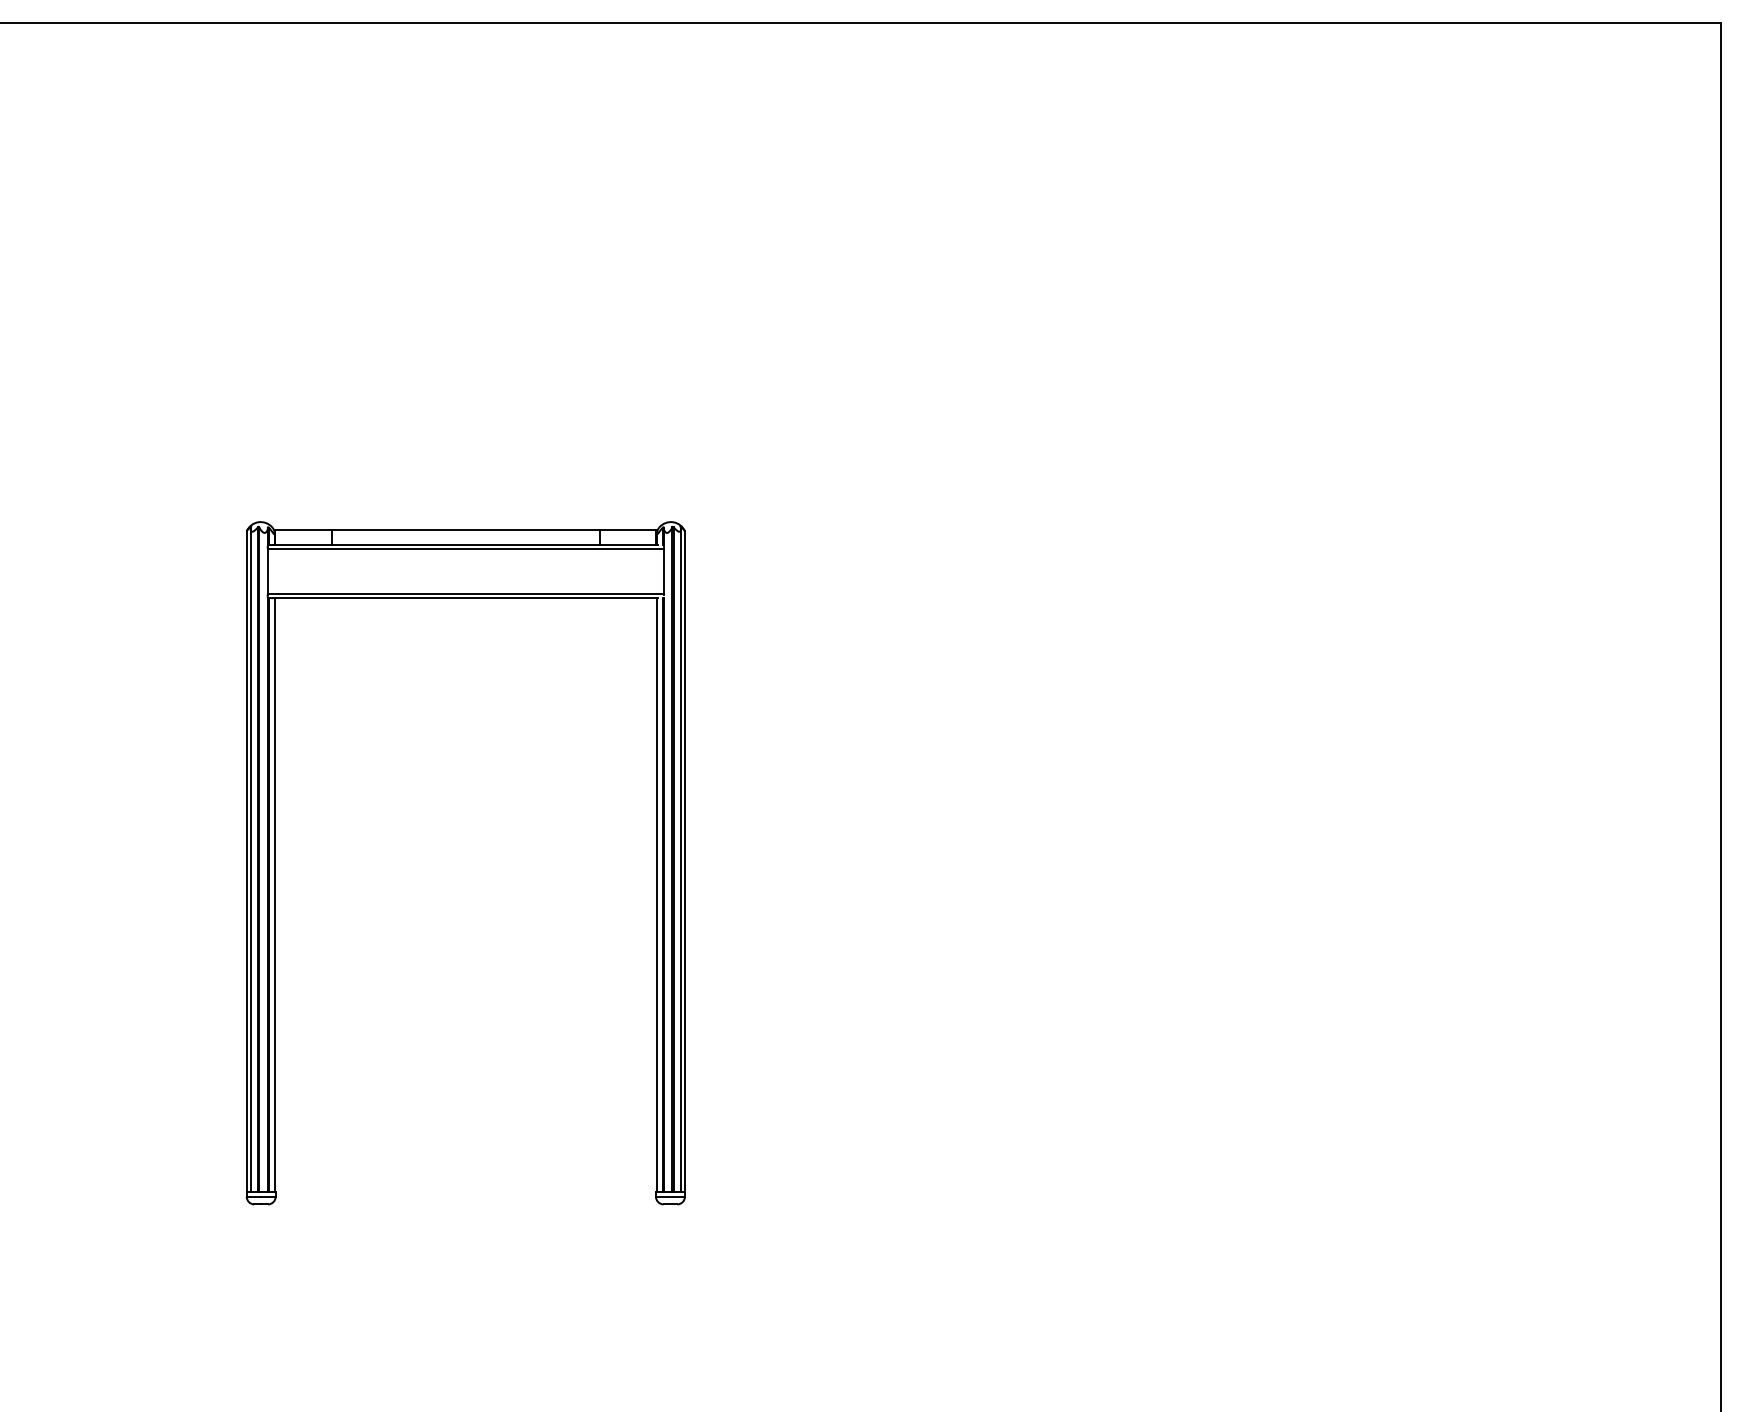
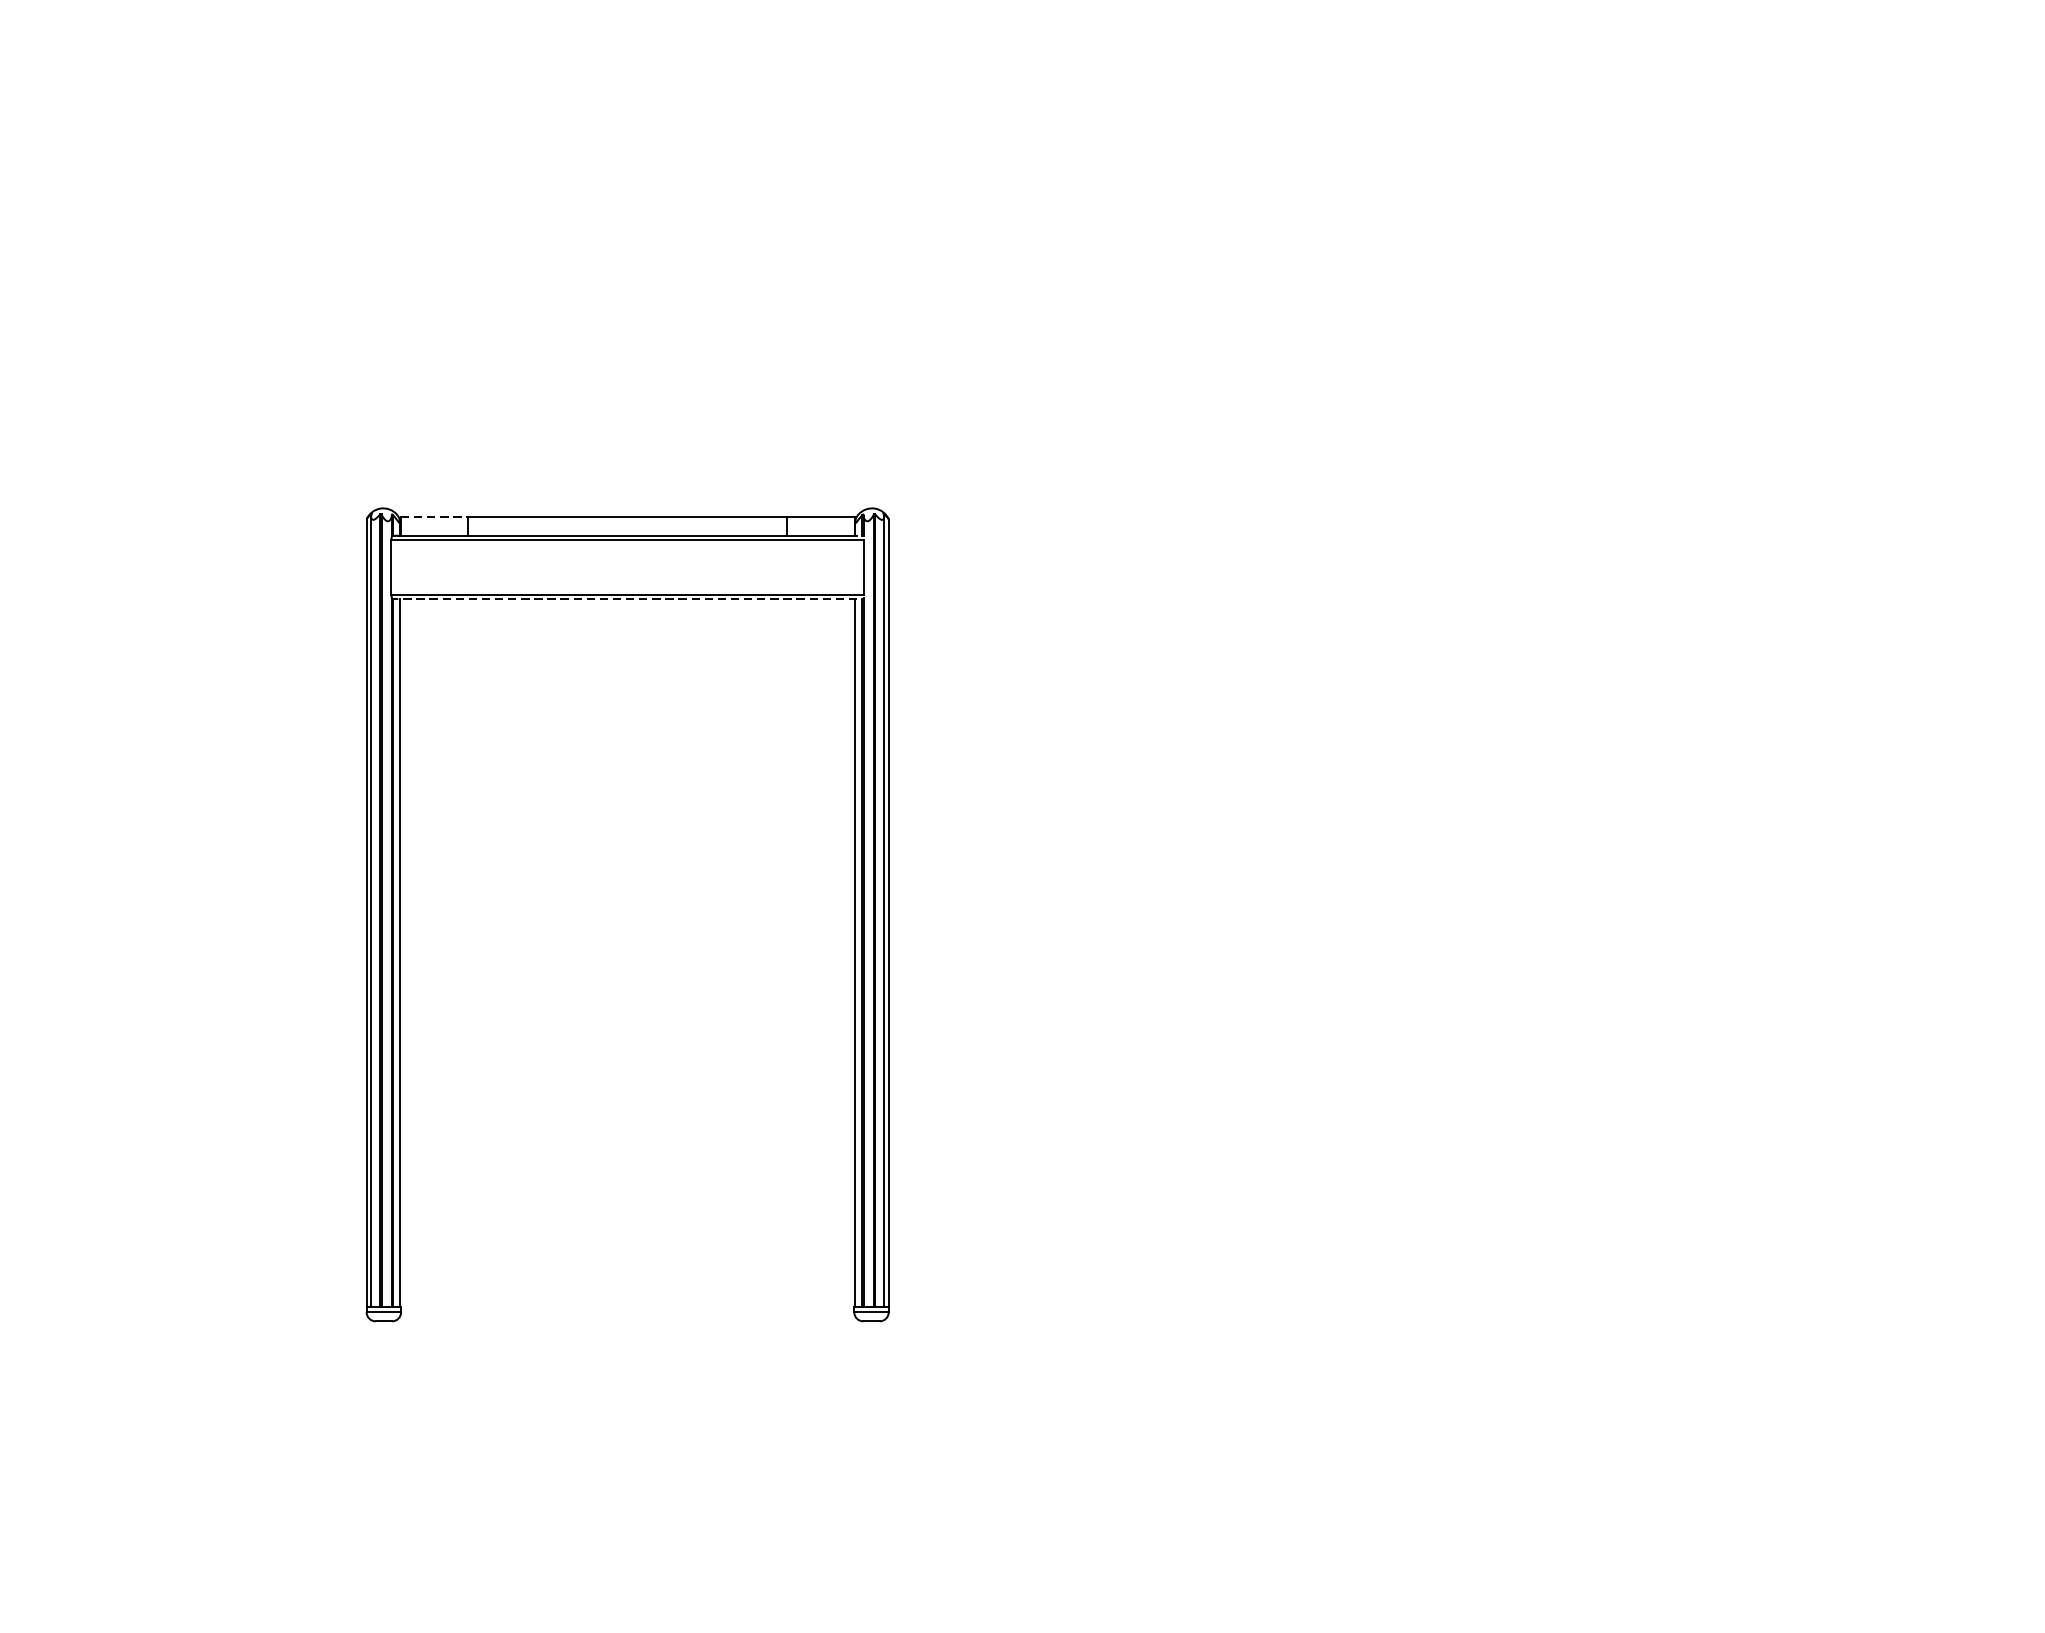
line: (304, 529) -> (435, 517), solid -> dashed
line: (465, 598) -> (627, 599), solid -> dashed

